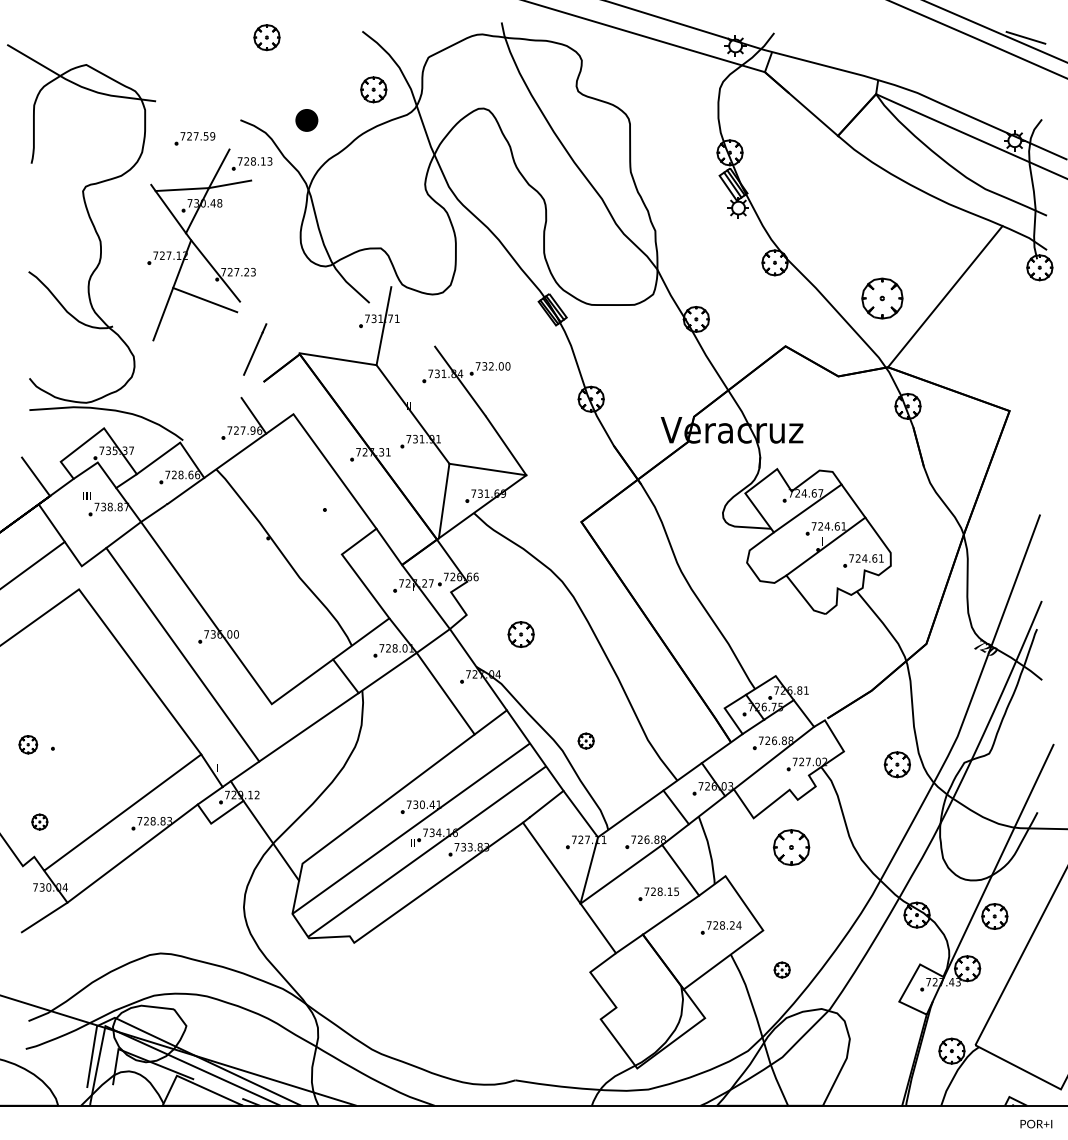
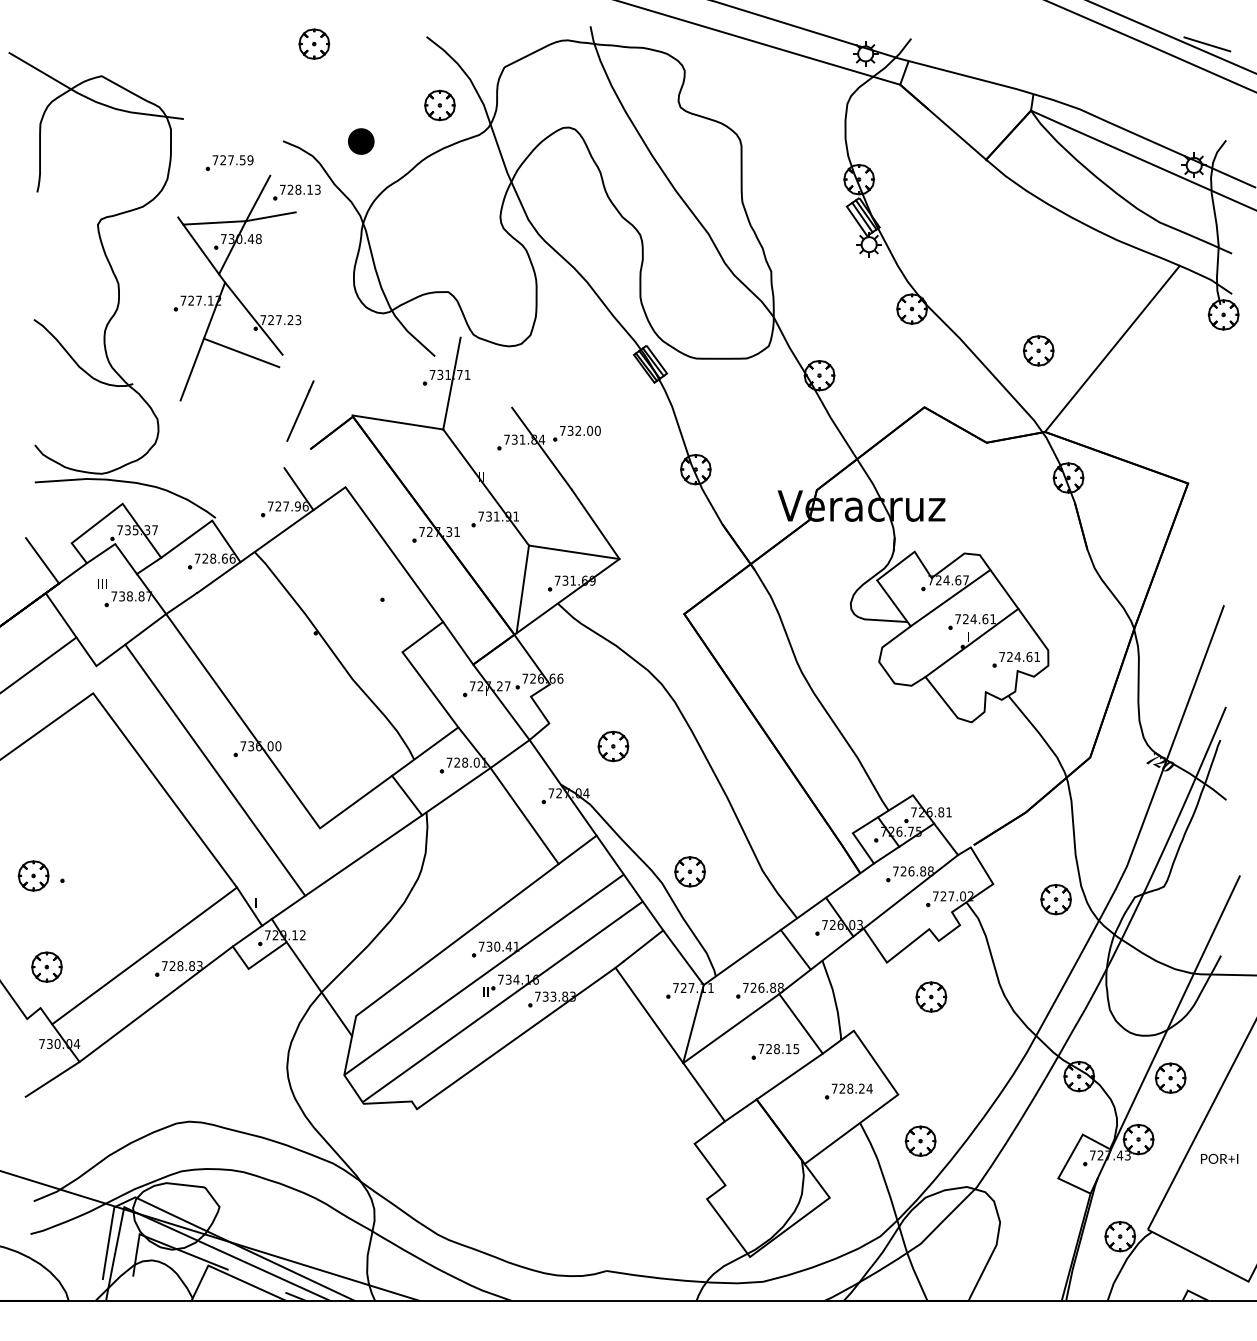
part: (882, 297) -> (1038, 349), size x0.62
part: (585, 740) -> (689, 871), size x1.67
part: (27, 744) -> (32, 875), size x1.43
part: (39, 821) -> (46, 966), size x1.67
part: (790, 847) -> (930, 997), size x0.71
part: (781, 969) -> (919, 1140), size x1.67
text: (1036, 1123) -> (1219, 1158), moved

